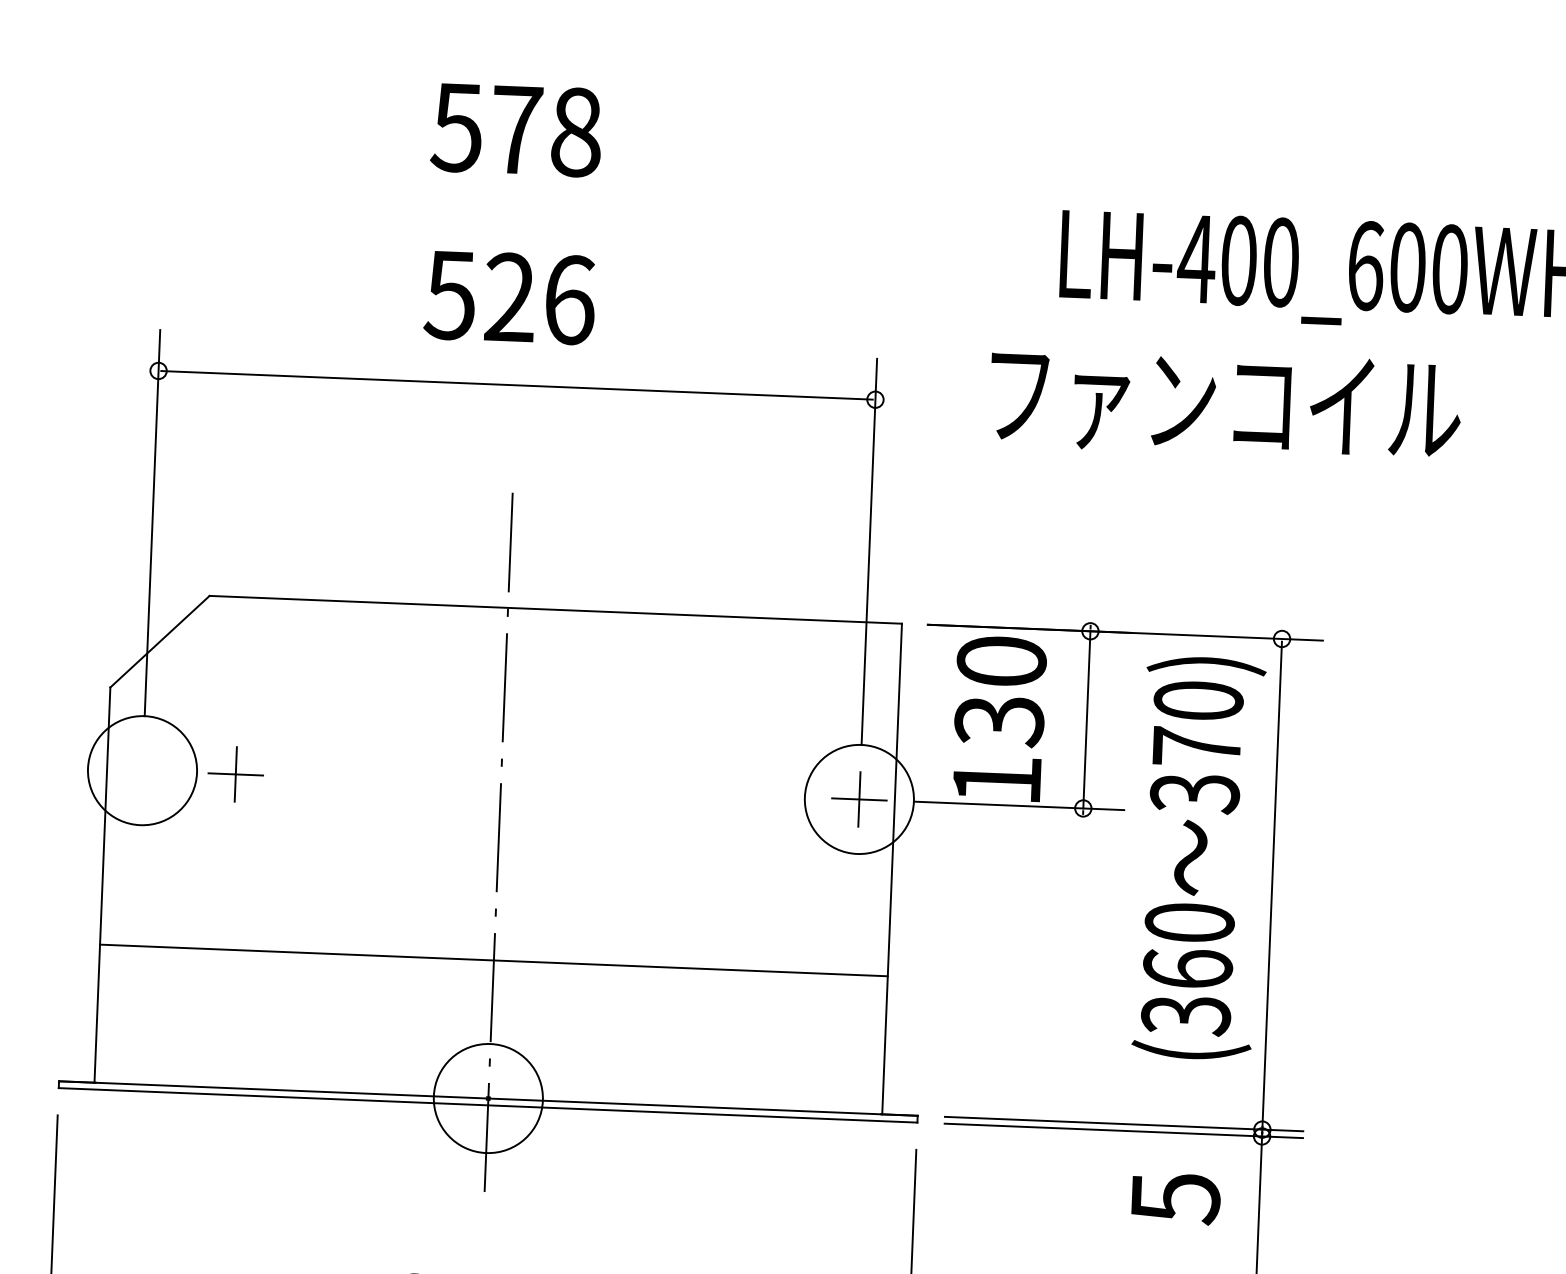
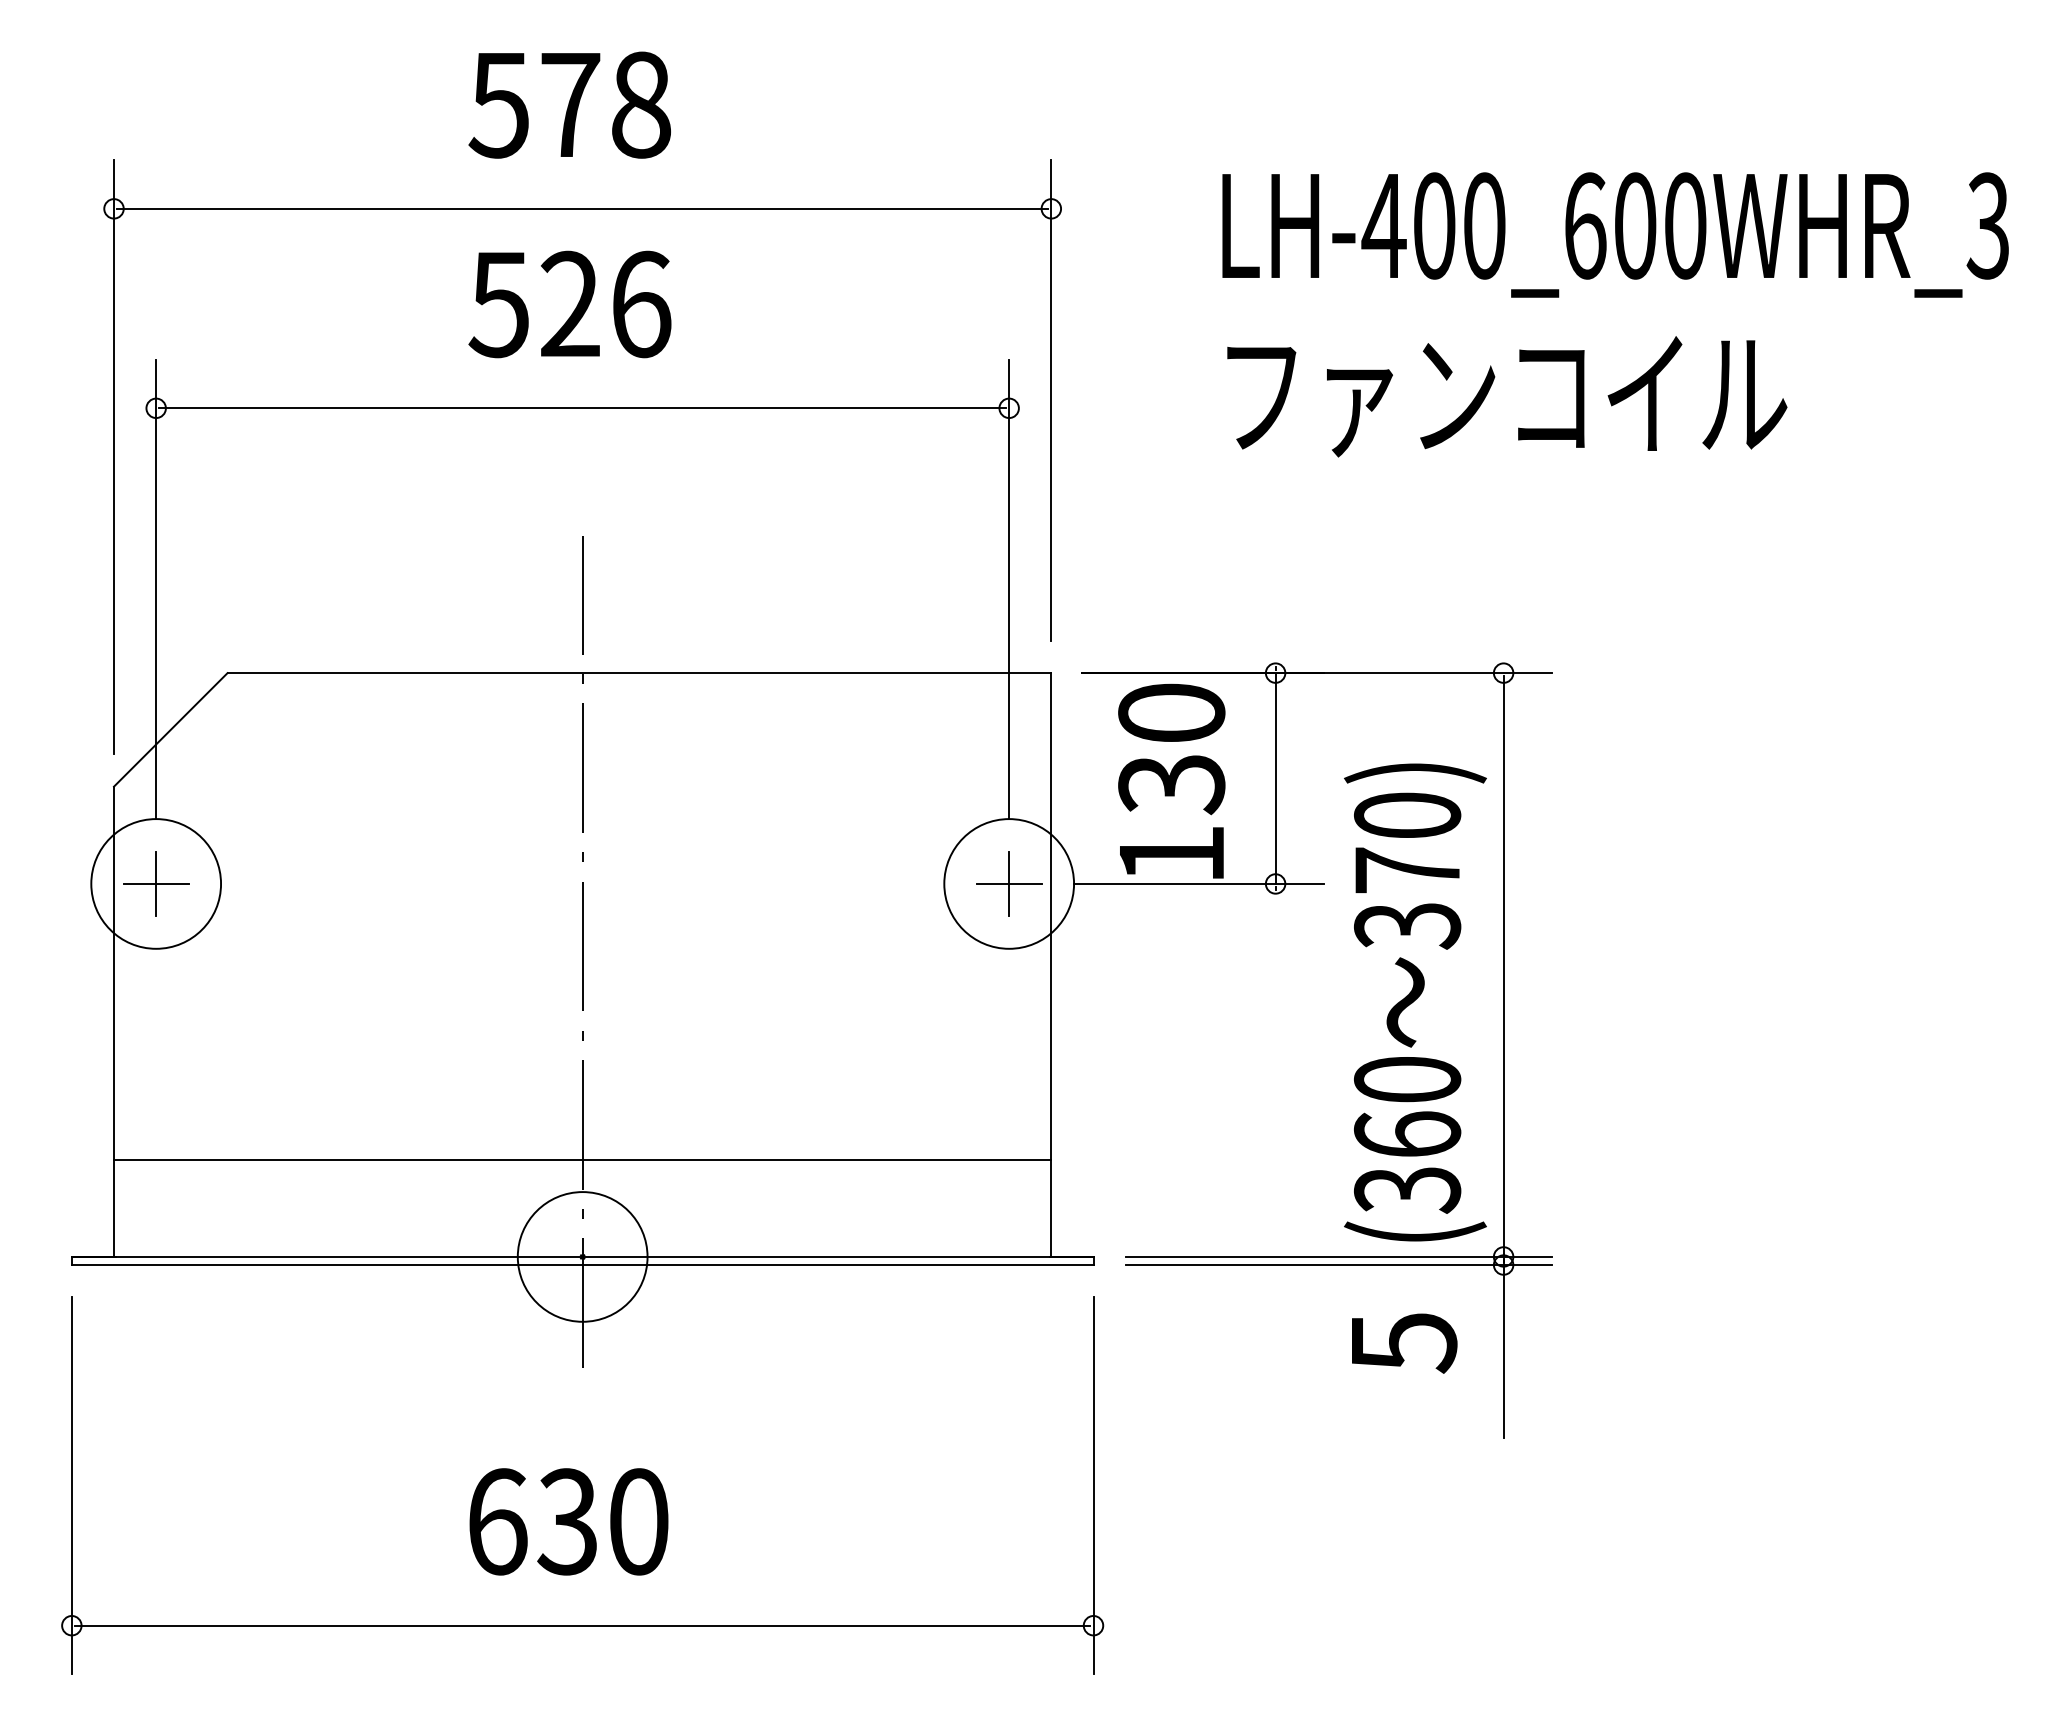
part: (523, 218) -> (582, 209), added
text: (1225, 403) -> (1507, 396), moved
part: (236, 774) -> (156, 883), moved
text: (1199, 858) -> (1415, 1002), moved
line: (493, 960) -> (582, 1159), moved

